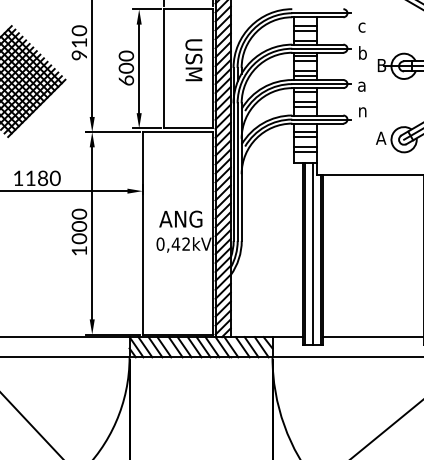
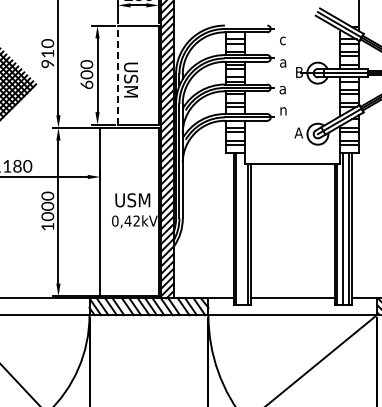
text: (362, 52) -> (283, 61), b -> a
text: (194, 59) -> (131, 79), moved
line: (163, 67) -> (117, 74), solid -> dashed
text: (181, 219) -> (132, 200), ANG -> USM
line: (313, 253) -> (242, 228), removed

